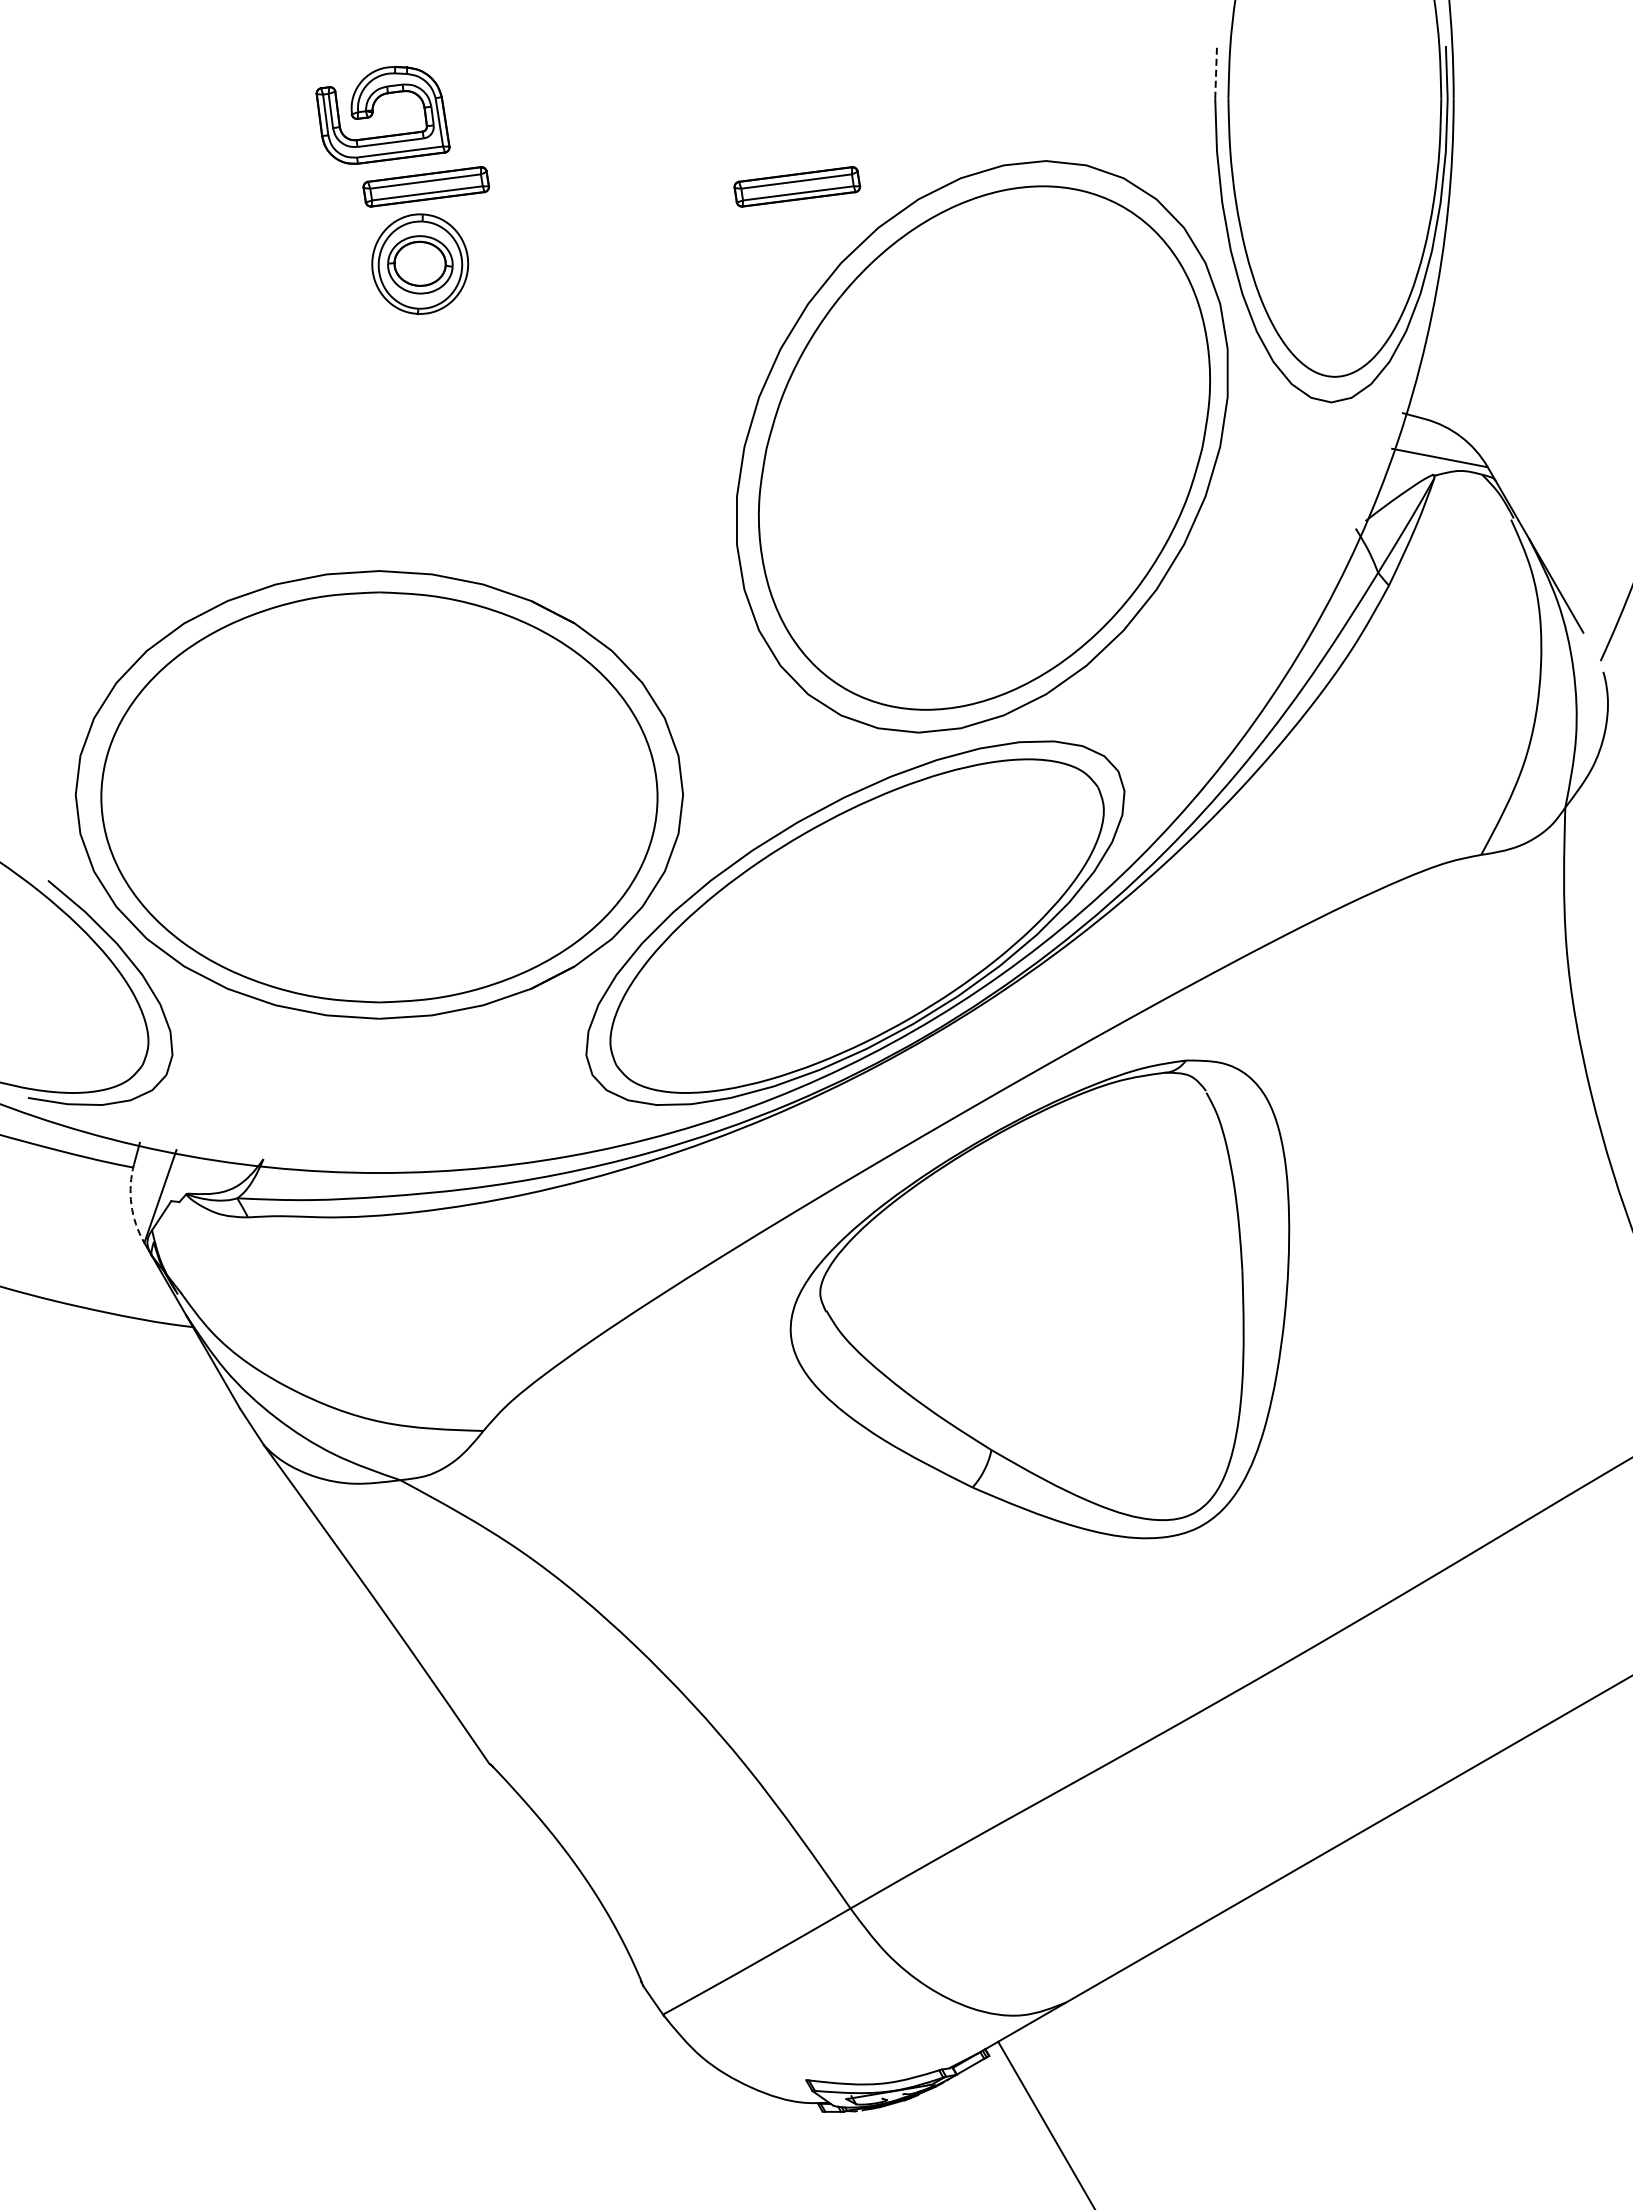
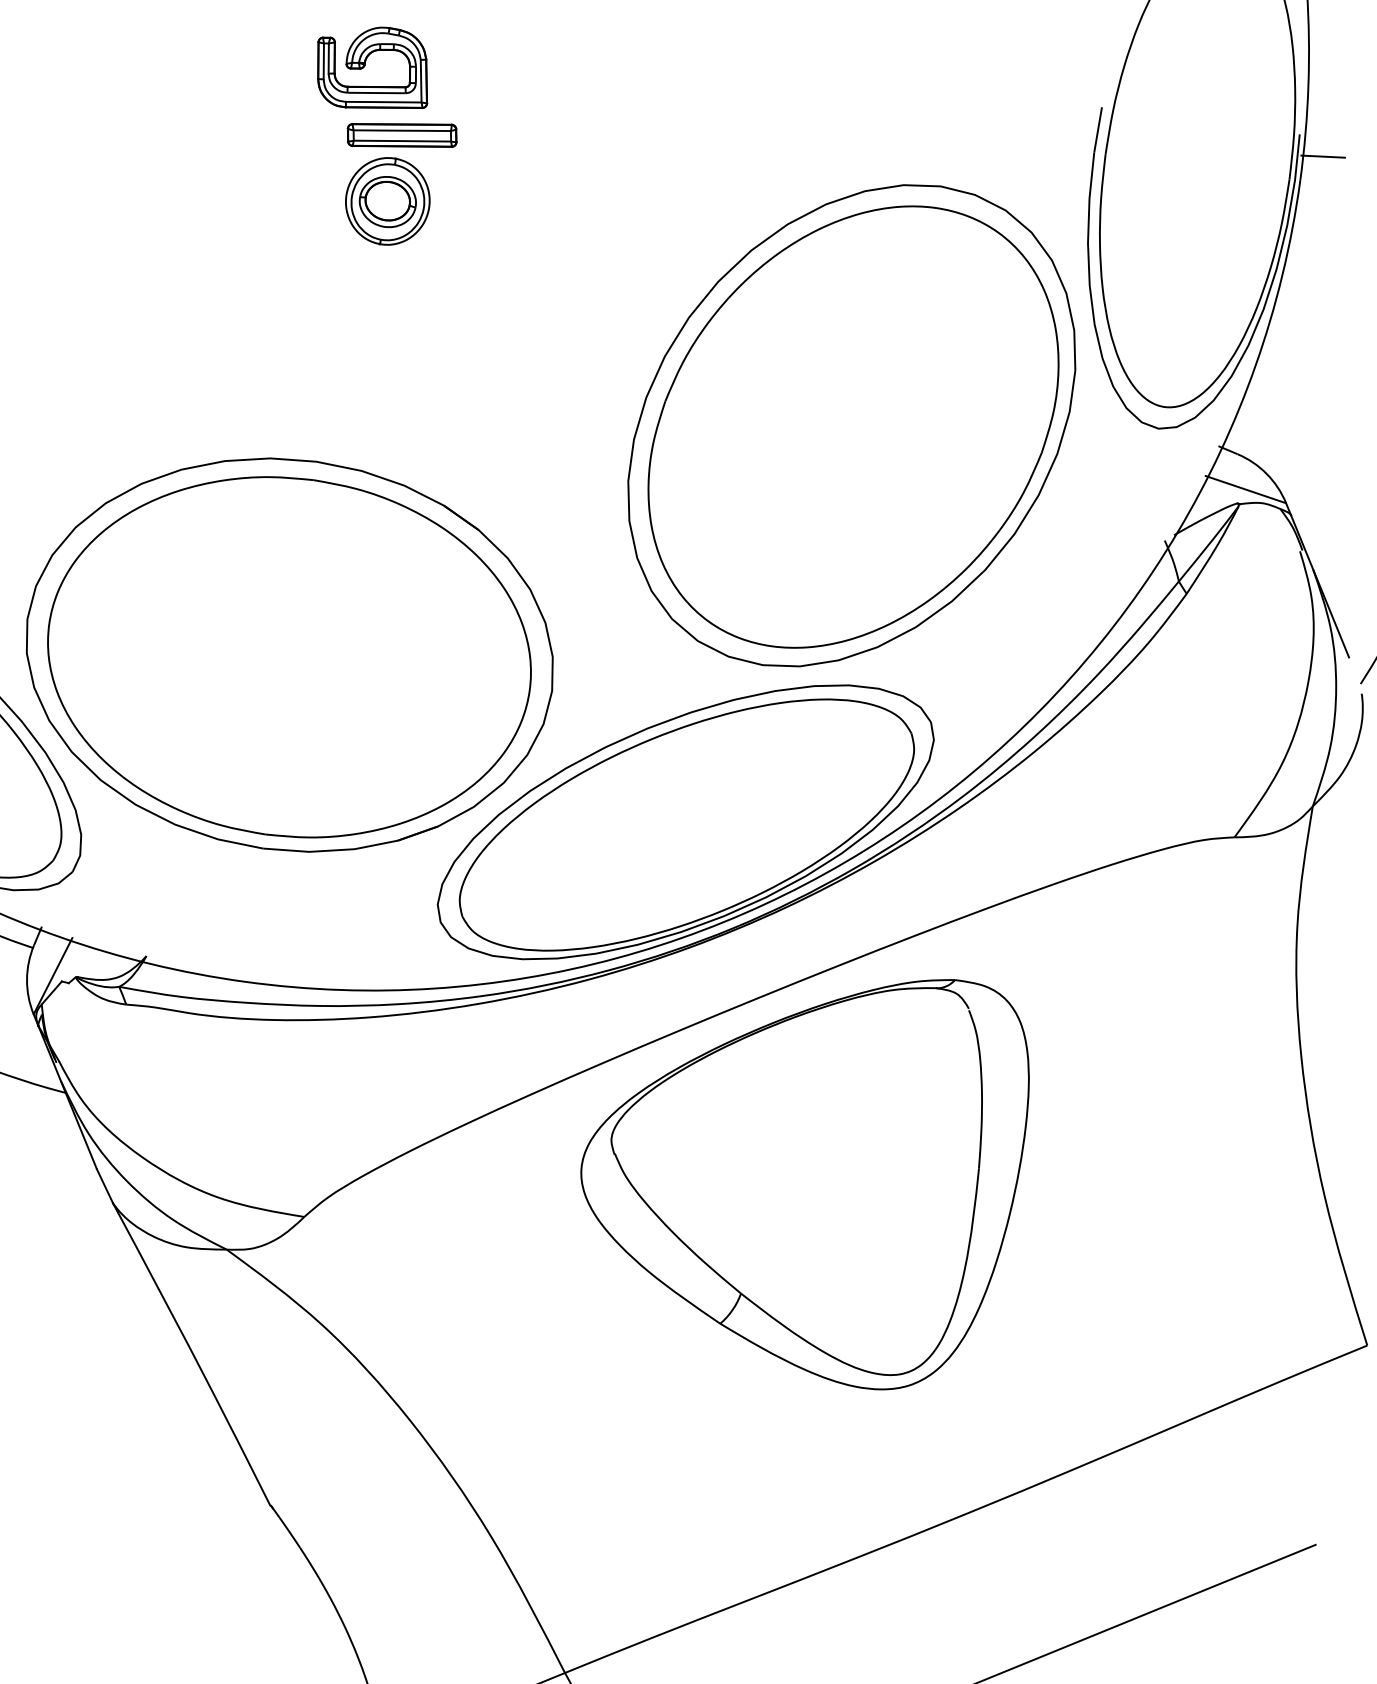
line: (1475, 67) -> (1322, 156), added
line: (1216, 71) -> (1098, 129), dashed -> solid
part: (797, 186) -> (722, 178), removed
arc: (131, 1204) -> (27, 979), dashed -> solid

